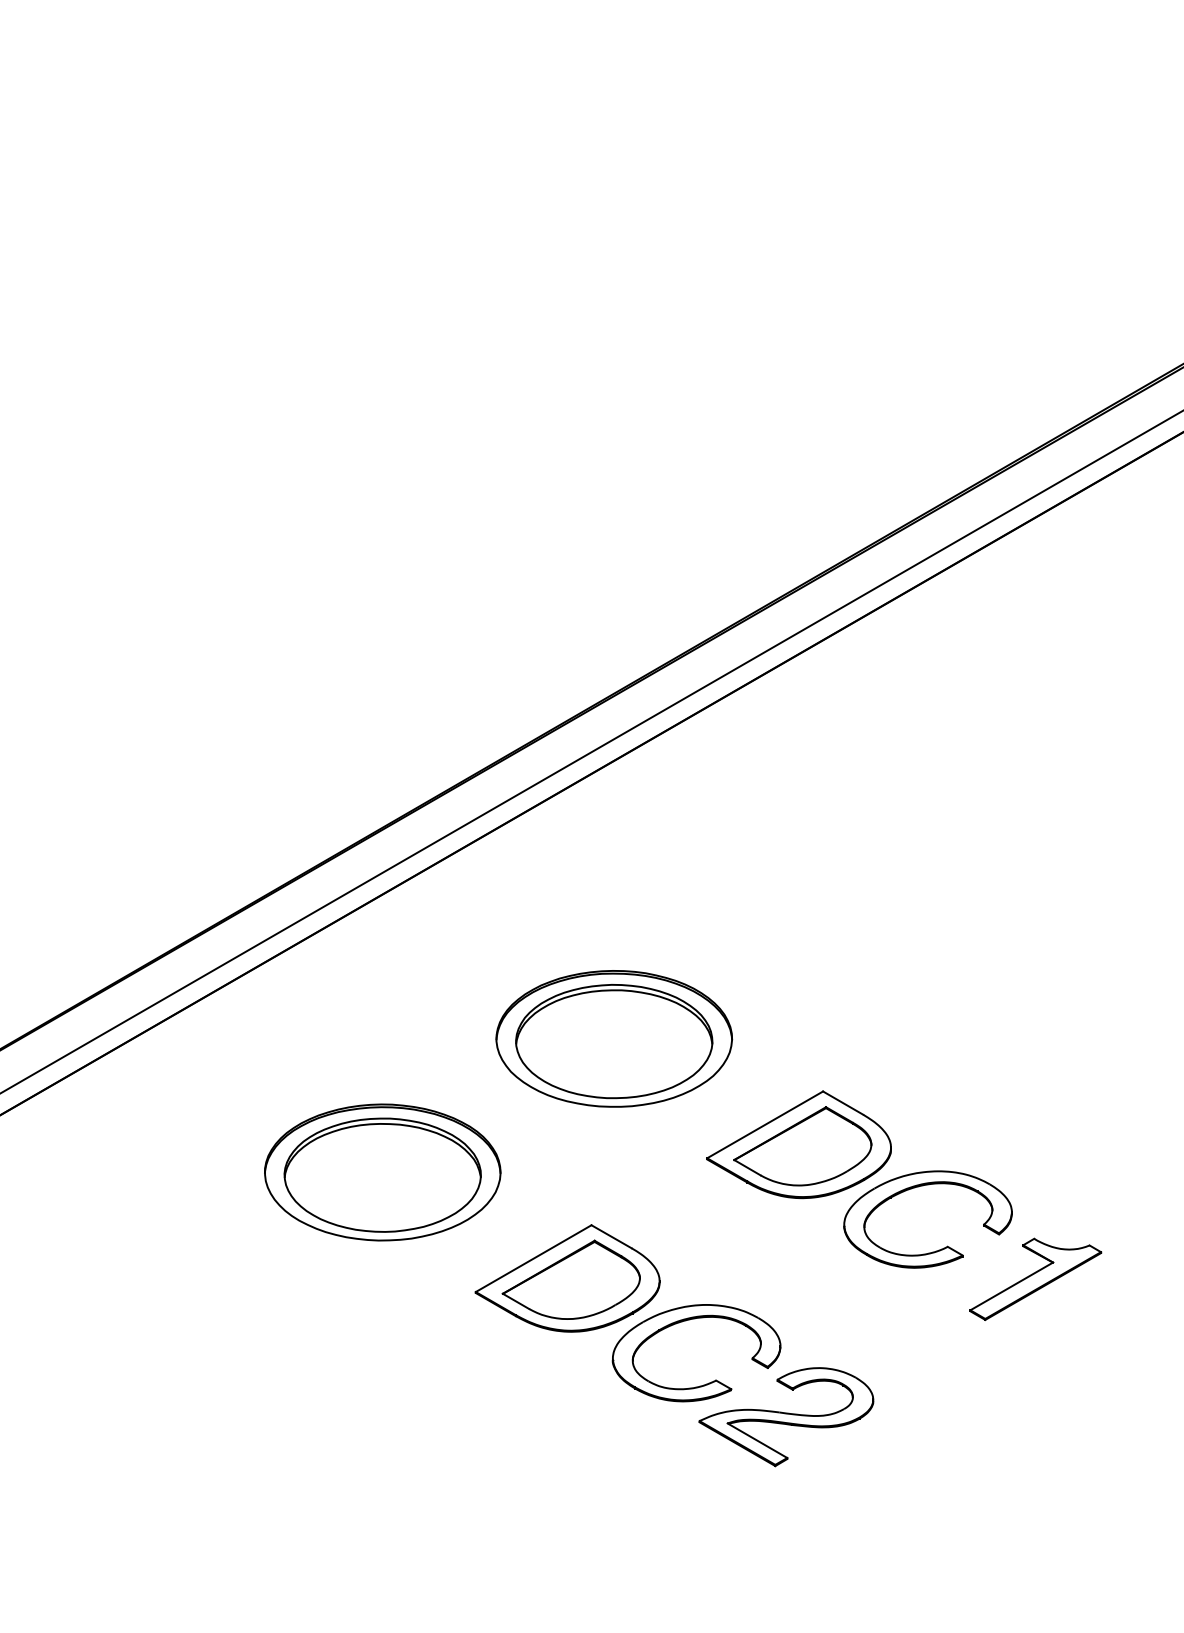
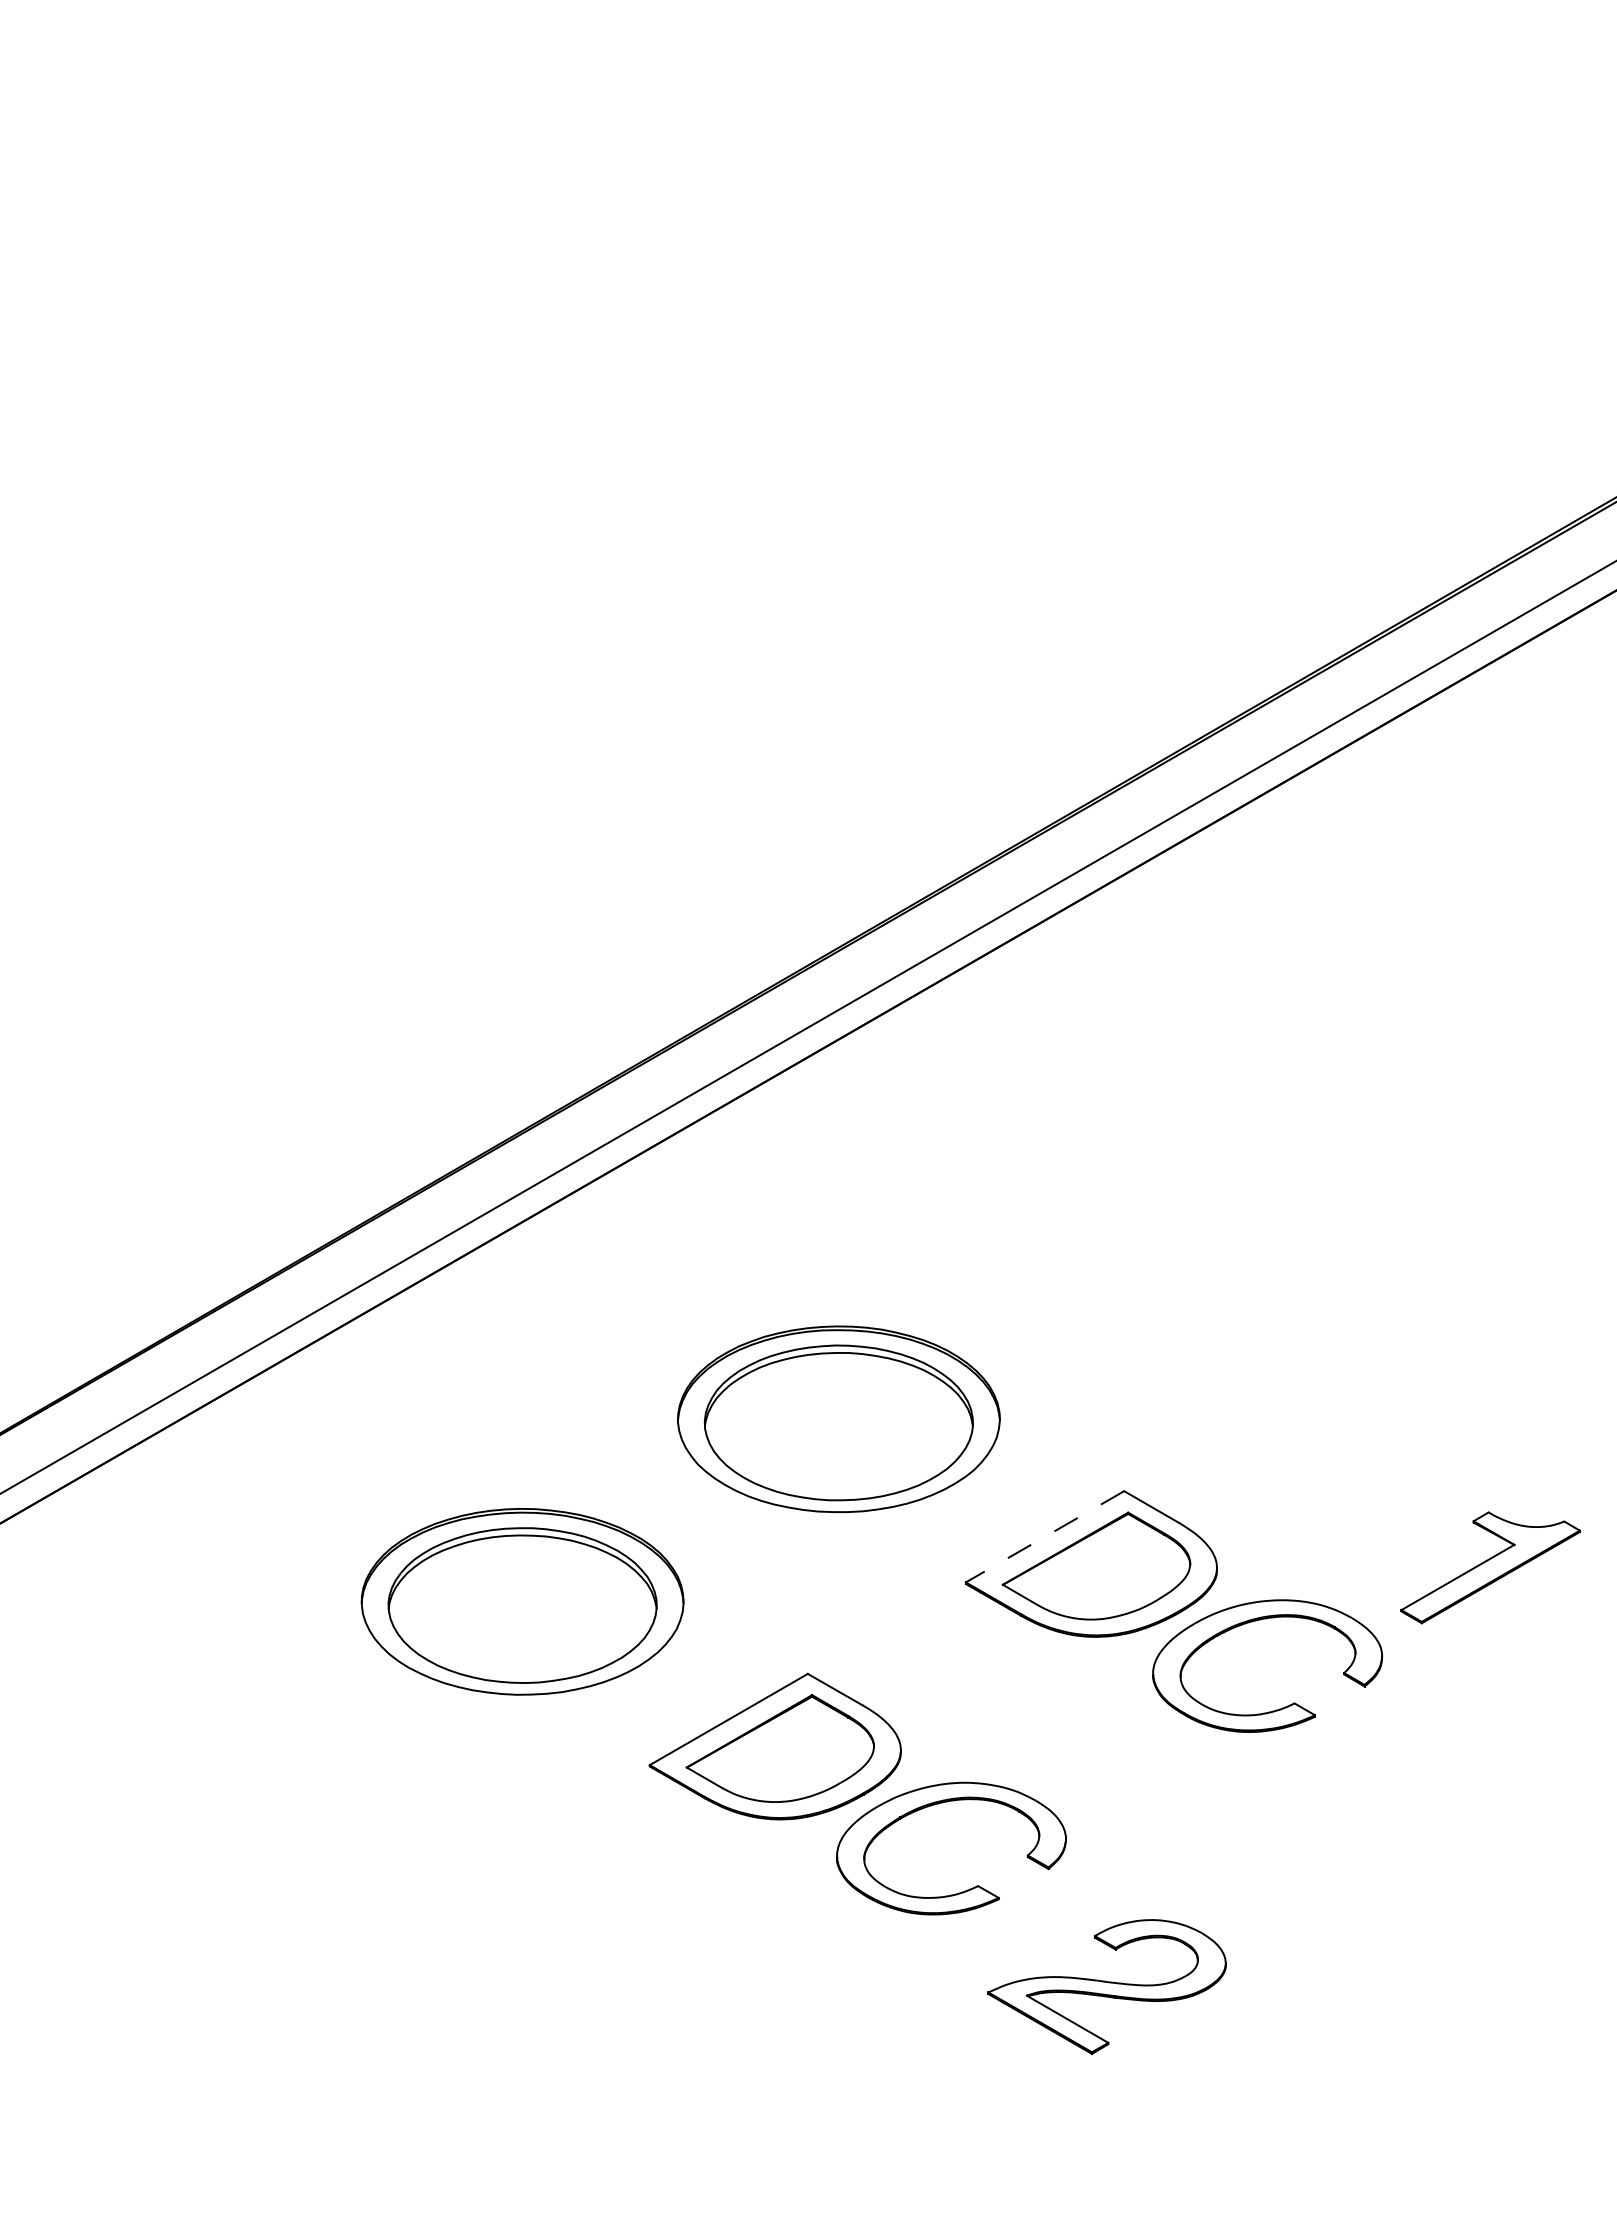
line: (764, 1125) -> (1044, 1537), solid -> dashed
part: (1035, 1279) -> (1490, 1567), moved
part: (785, 1416) -> (1106, 1986), moved

